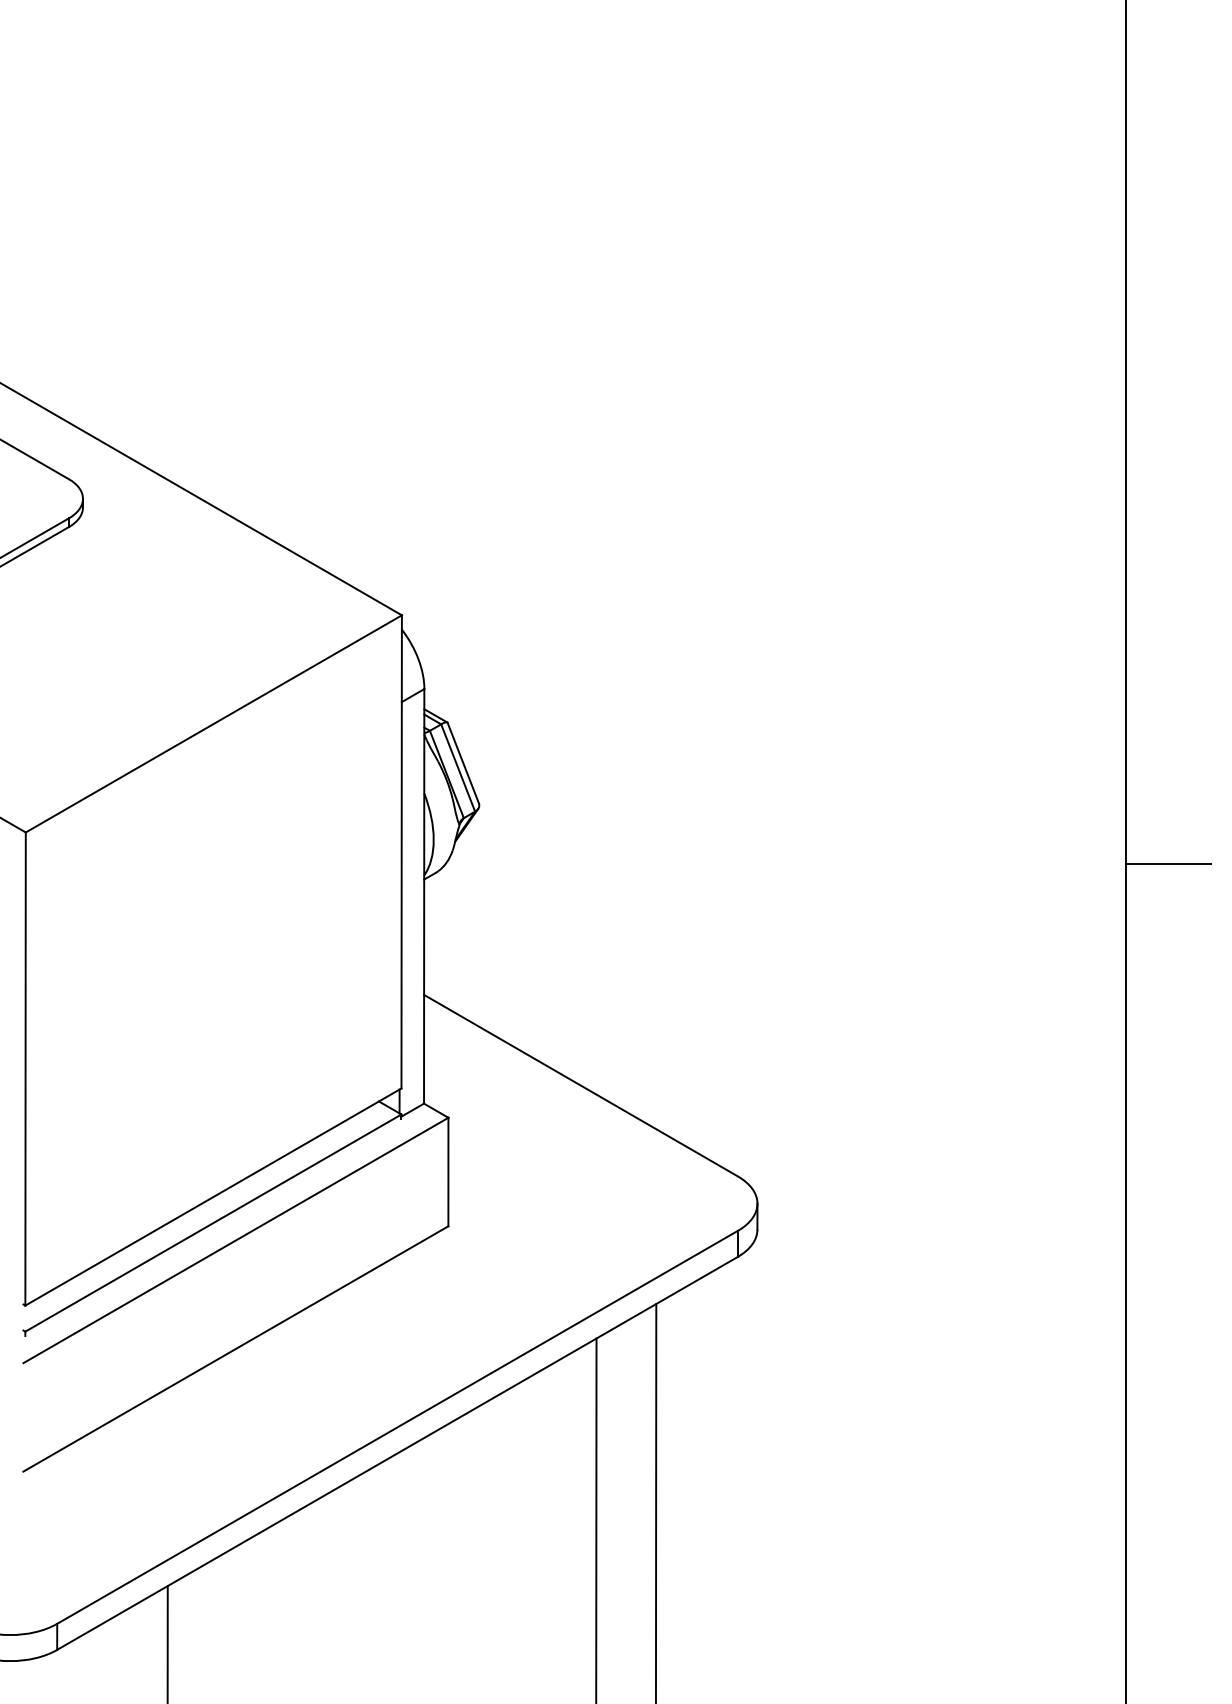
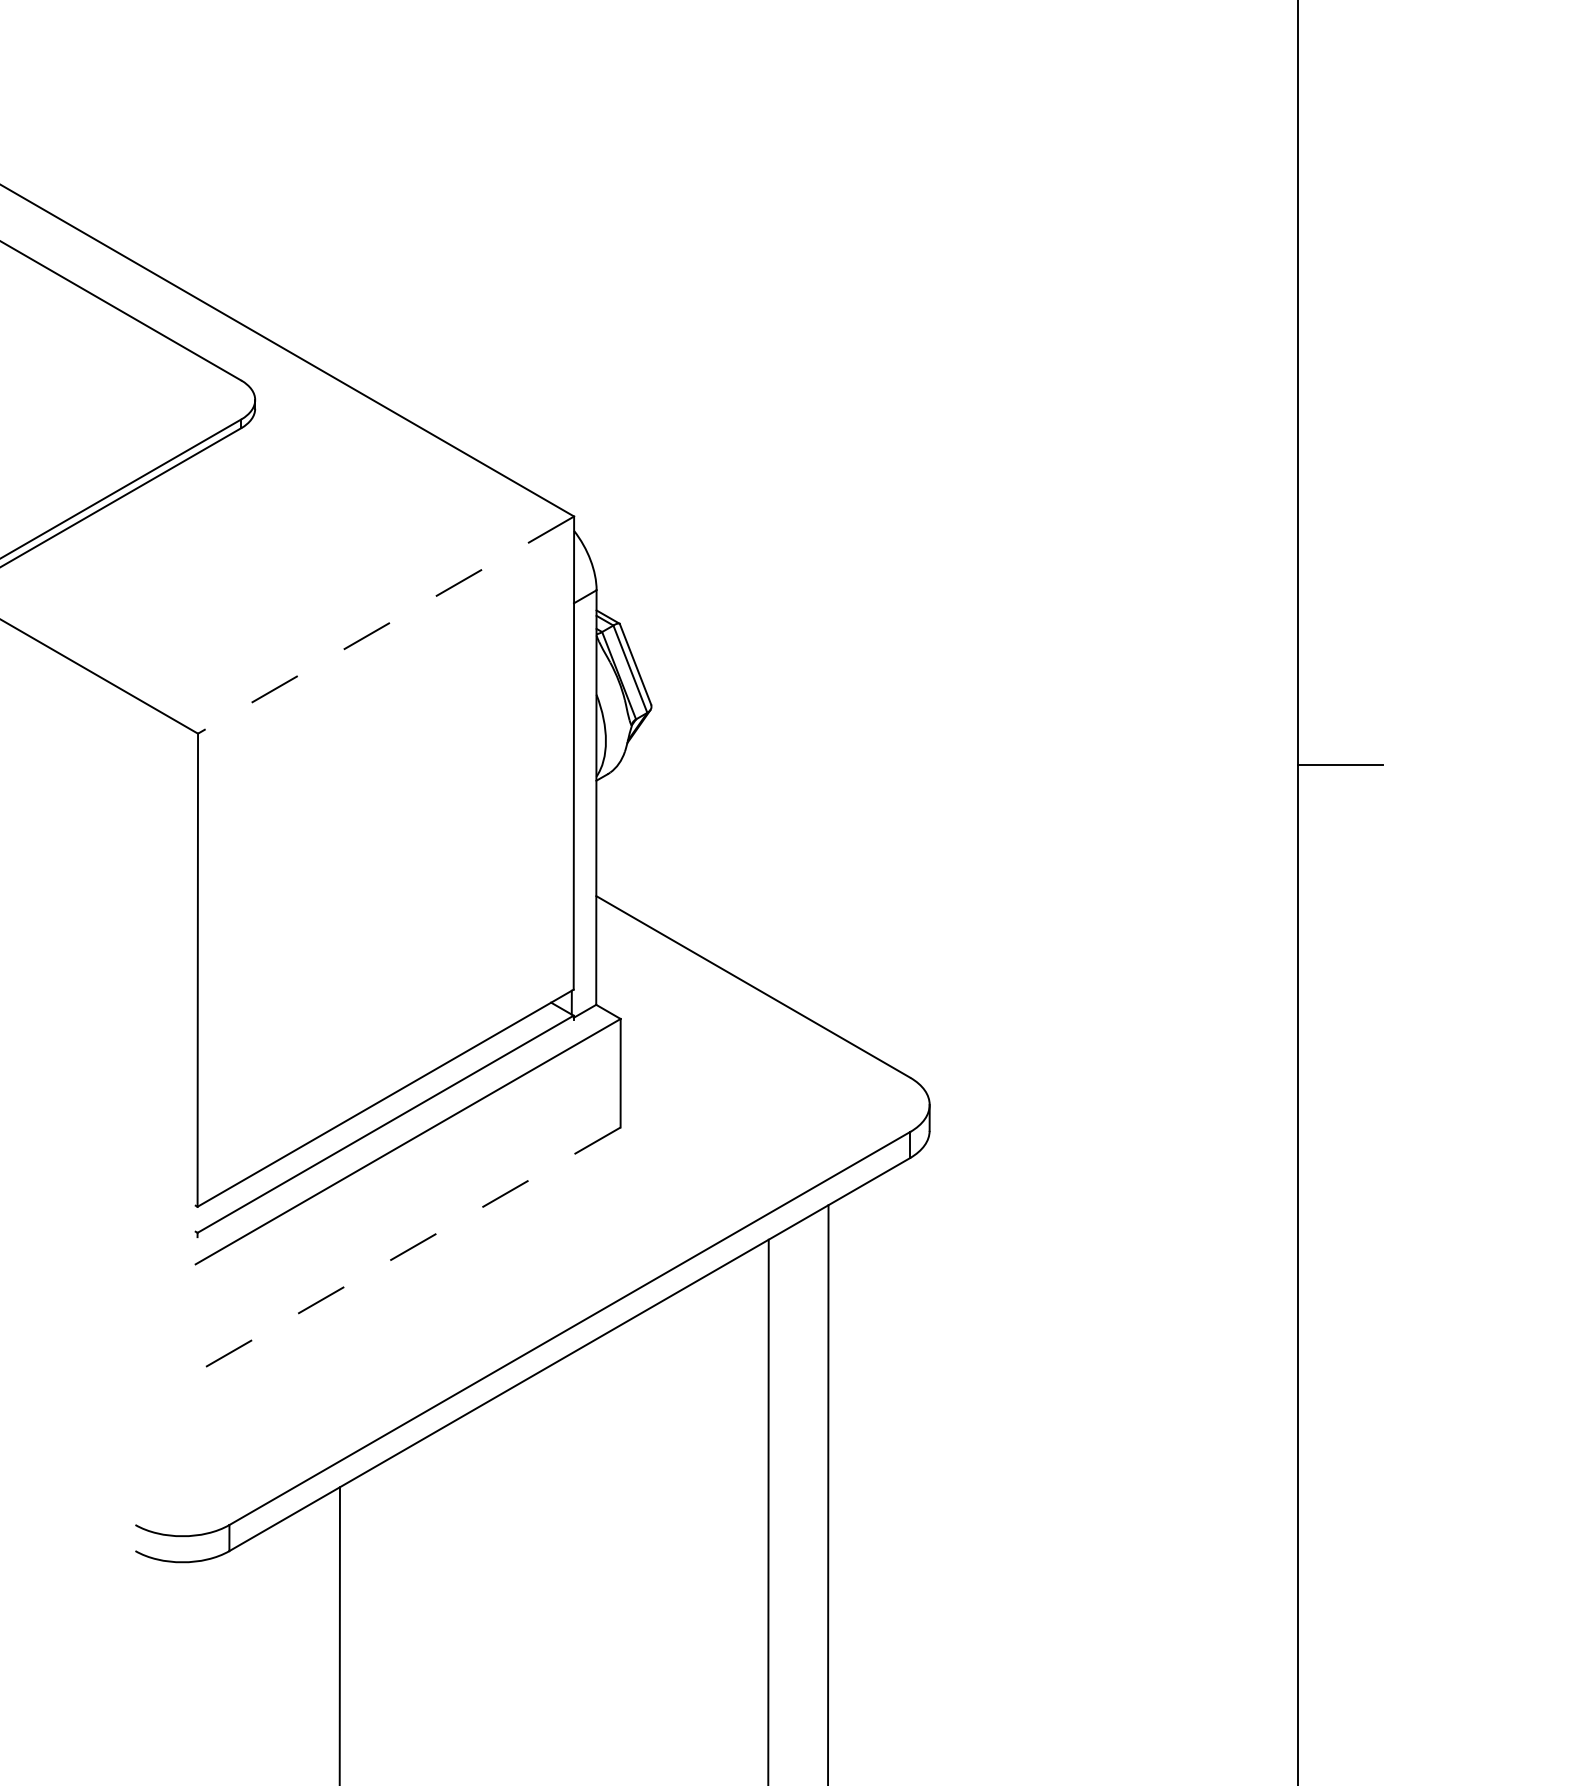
line: (213, 724) -> (385, 625), solid -> dashed
line: (235, 1349) -> (407, 1250), solid -> dashed

